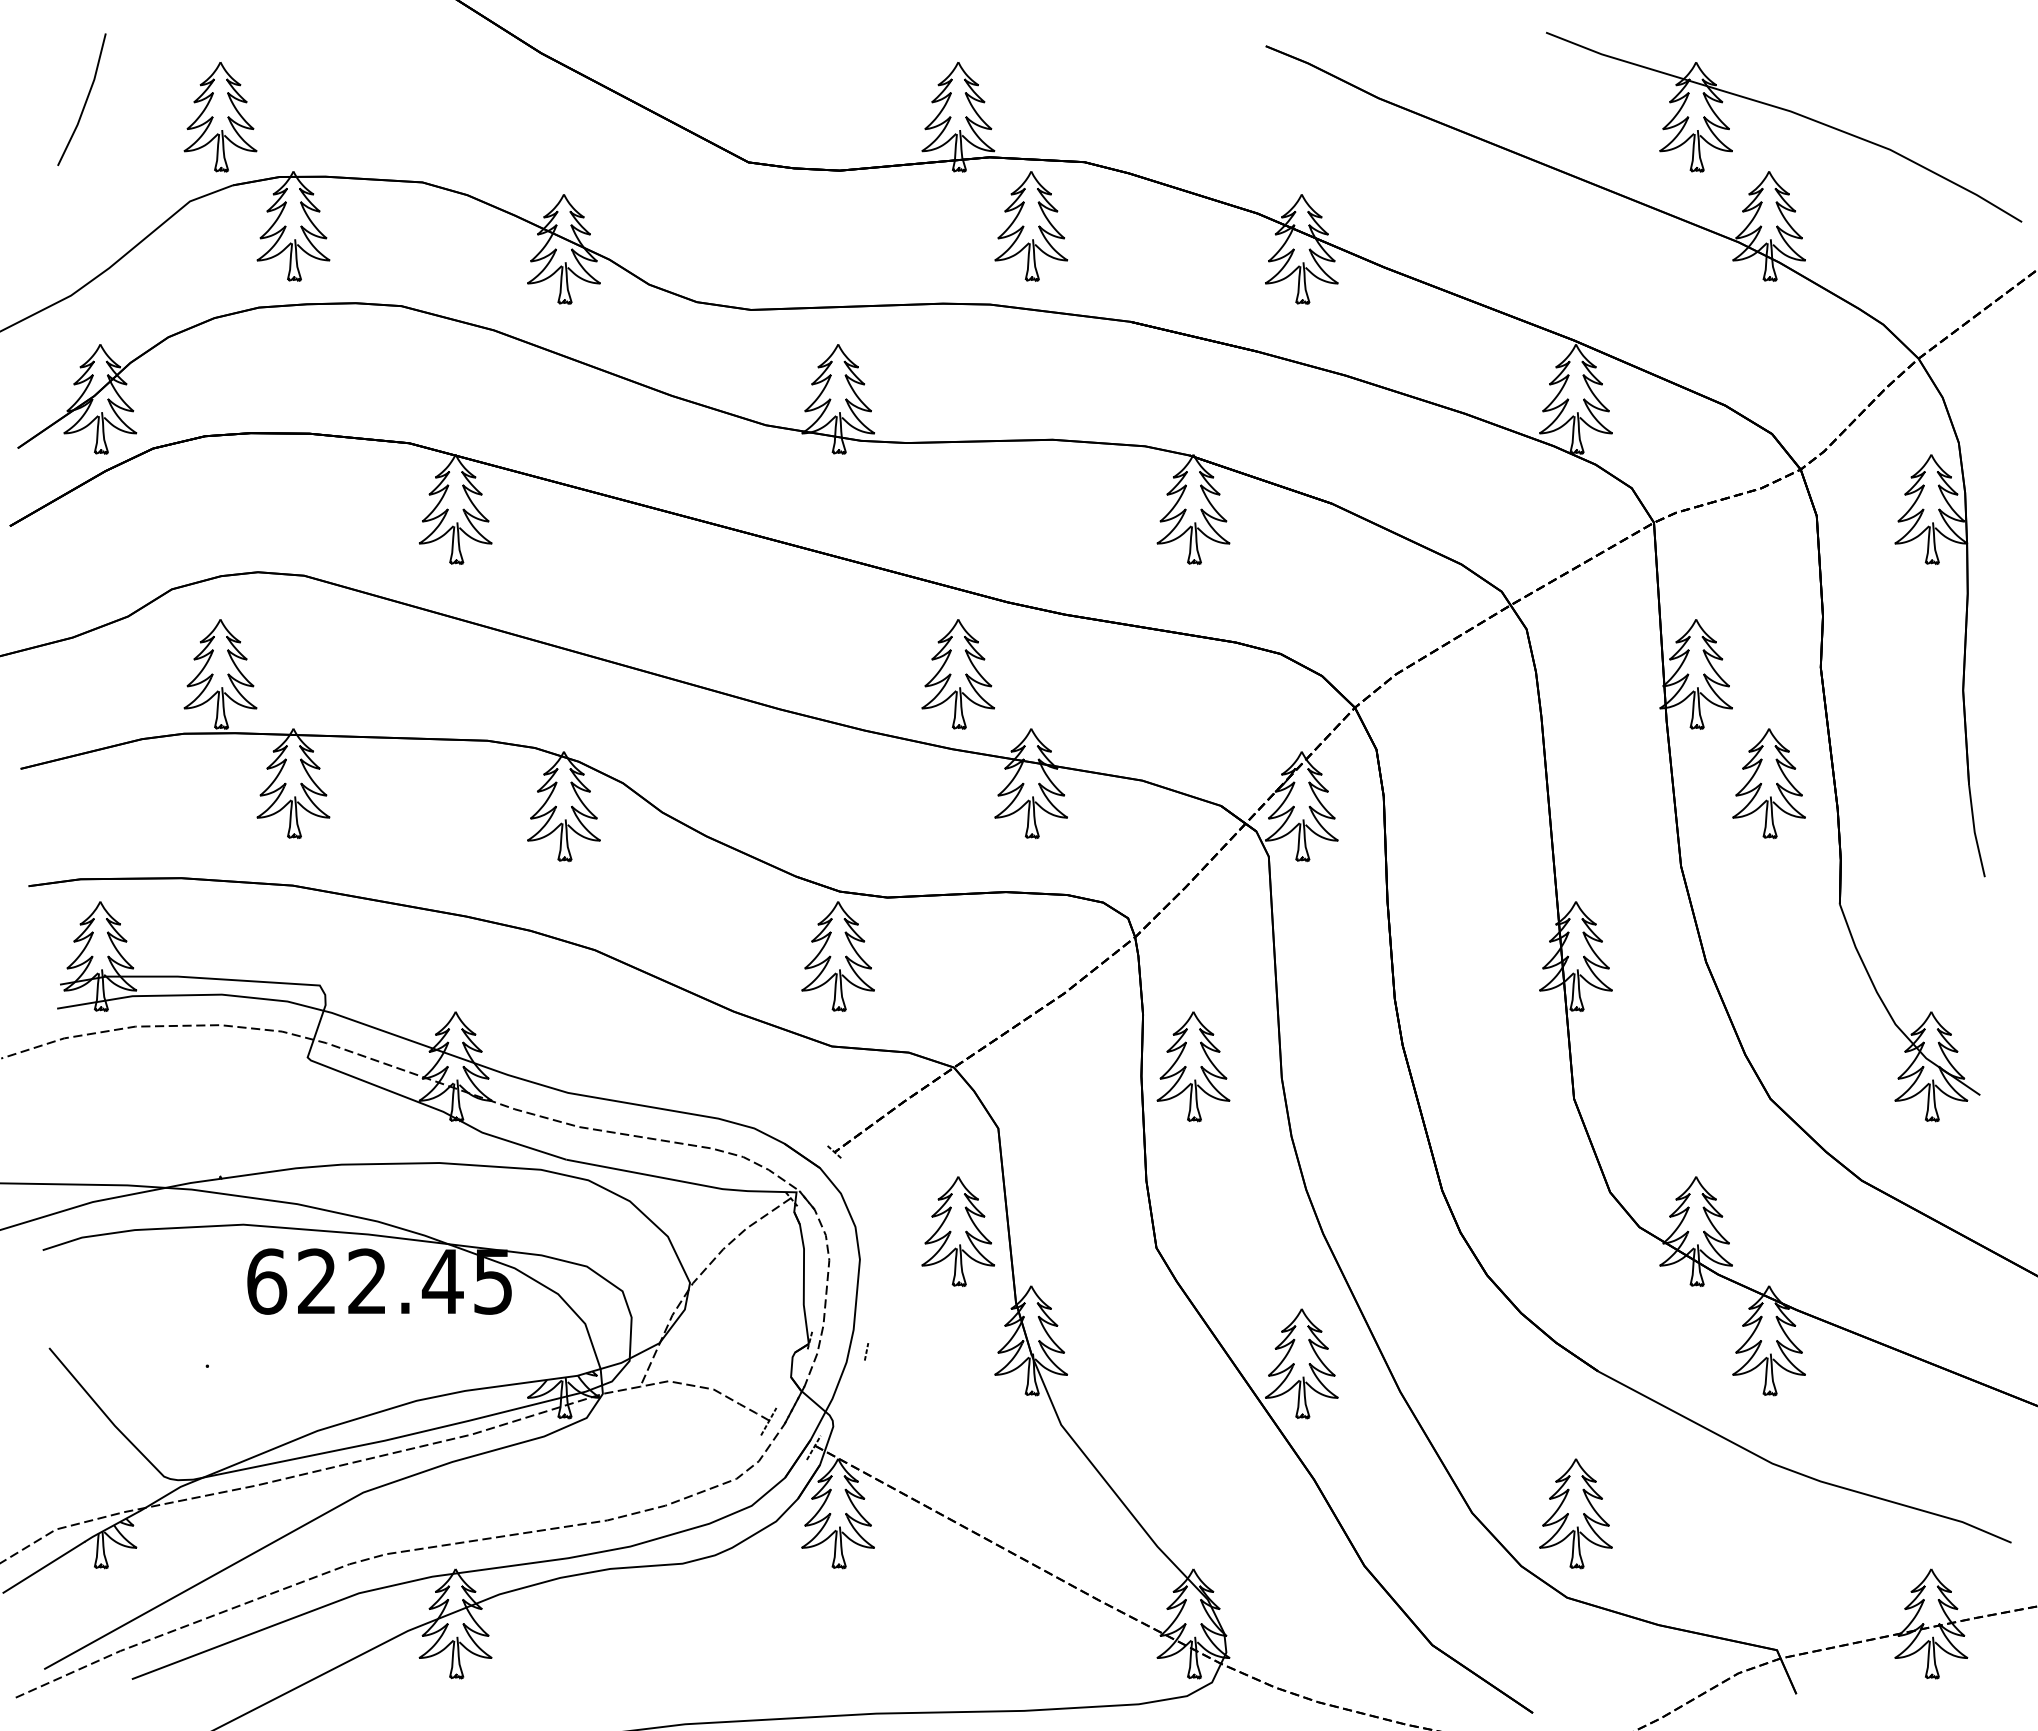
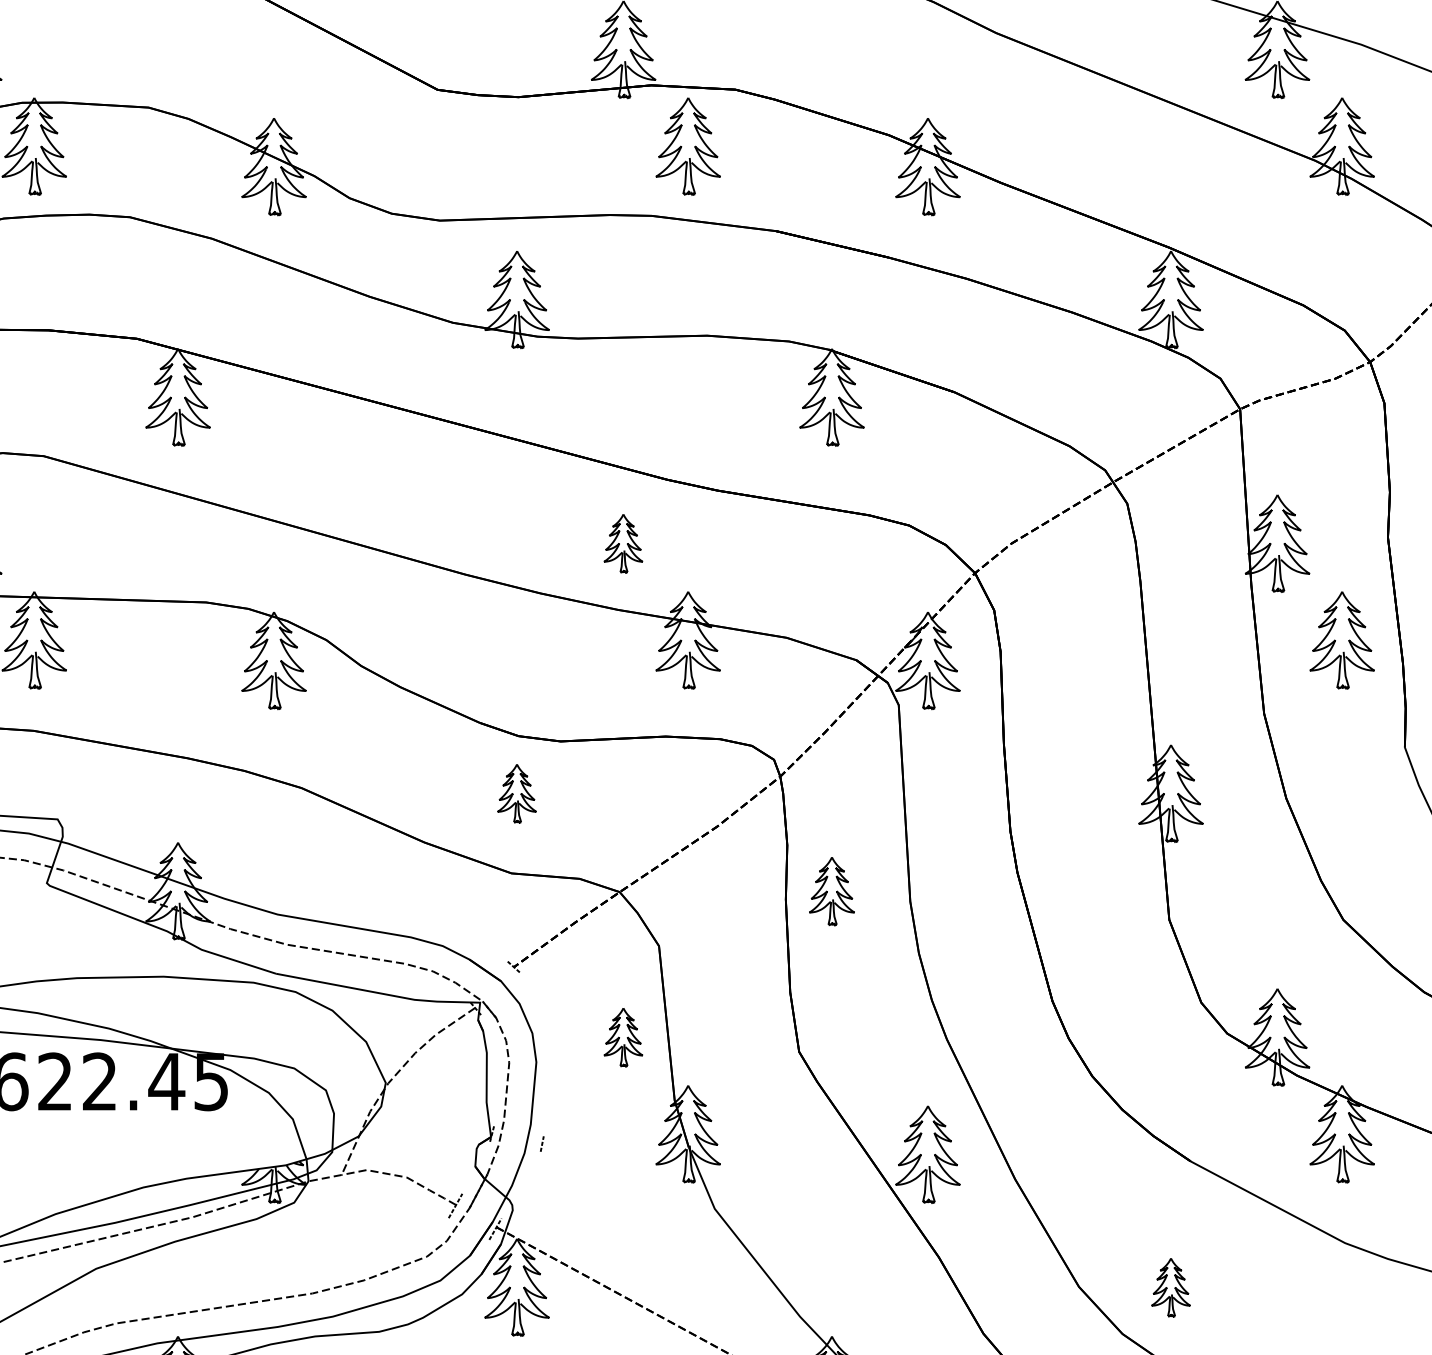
part: (957, 674) -> (622, 543), size x0.6
part: (837, 956) -> (516, 793), size x0.6
part: (1193, 1066) -> (832, 891), size x0.7
part: (957, 1231) -> (622, 1037), size x0.6
part: (1575, 1513) -> (1170, 1287), size x0.6

